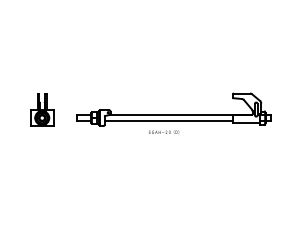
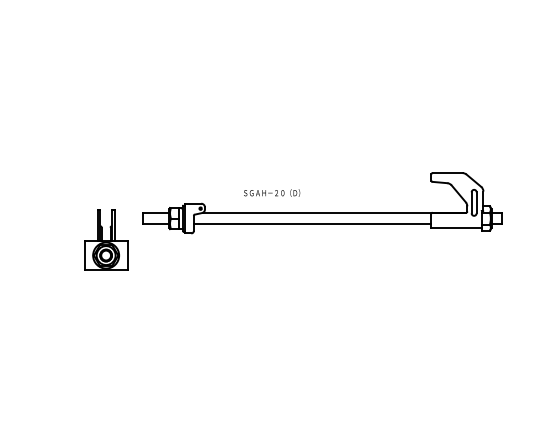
part: (42, 109) -> (106, 239), moved
text: (164, 131) -> (273, 191), moved

